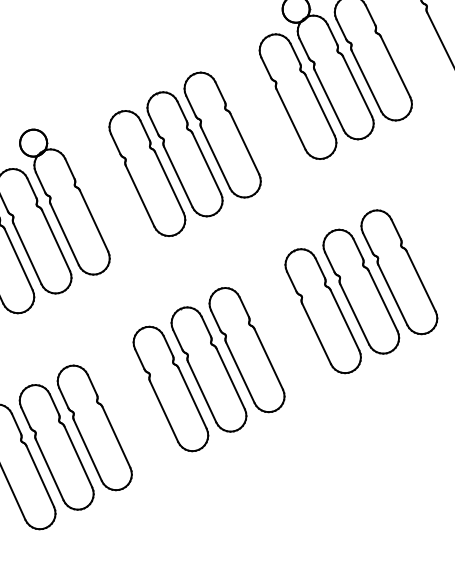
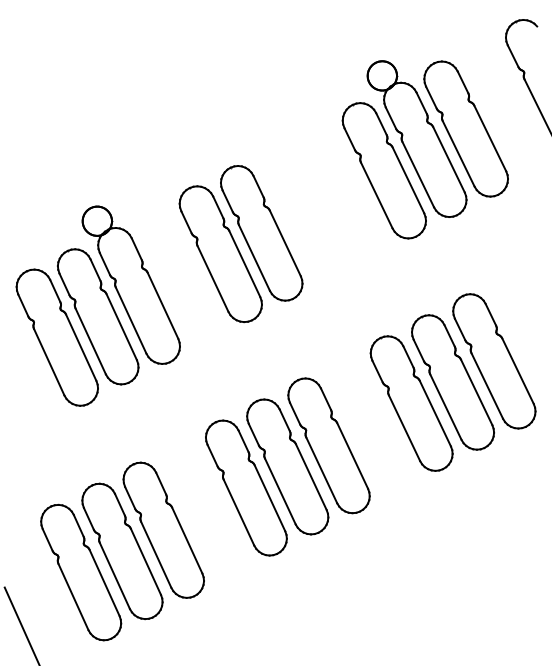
part: (222, 135) -> (302, 212), removed

